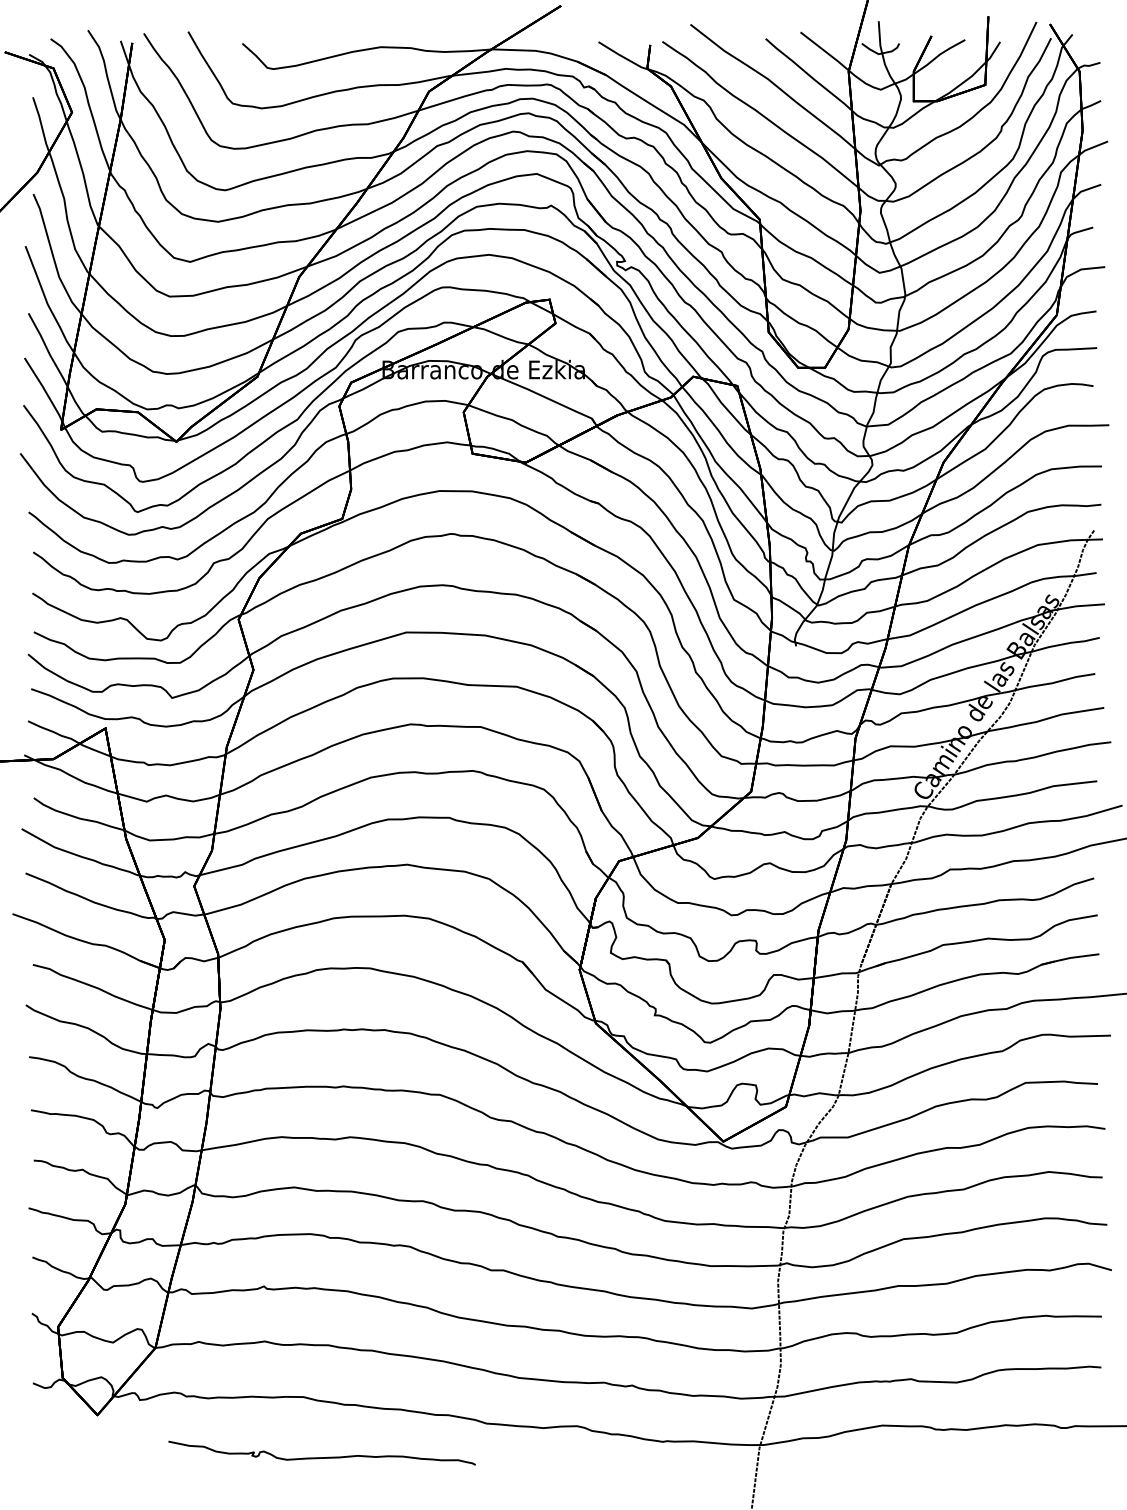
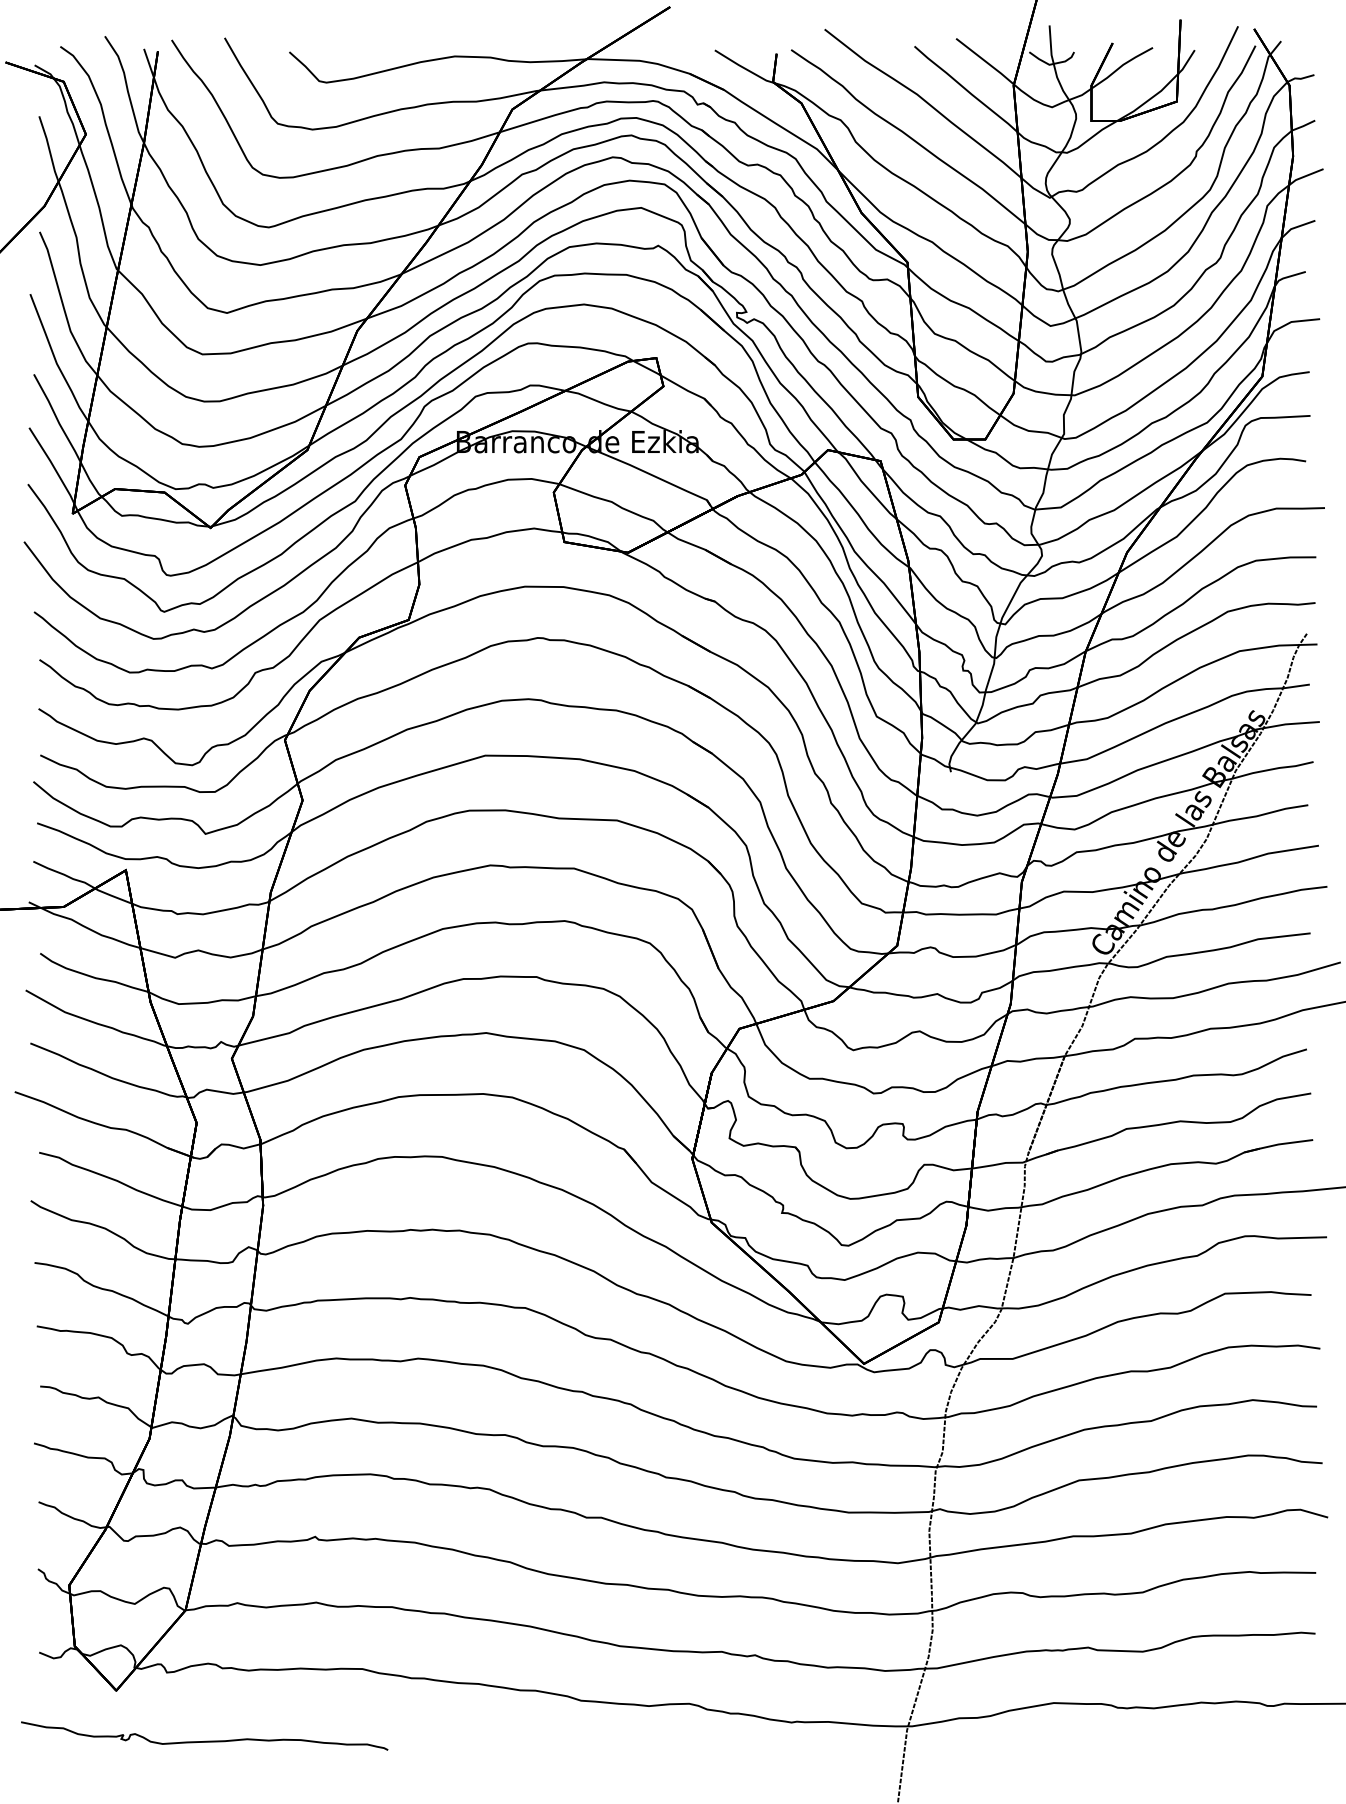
curve: (322, 1456) -> (205, 1740), moved

